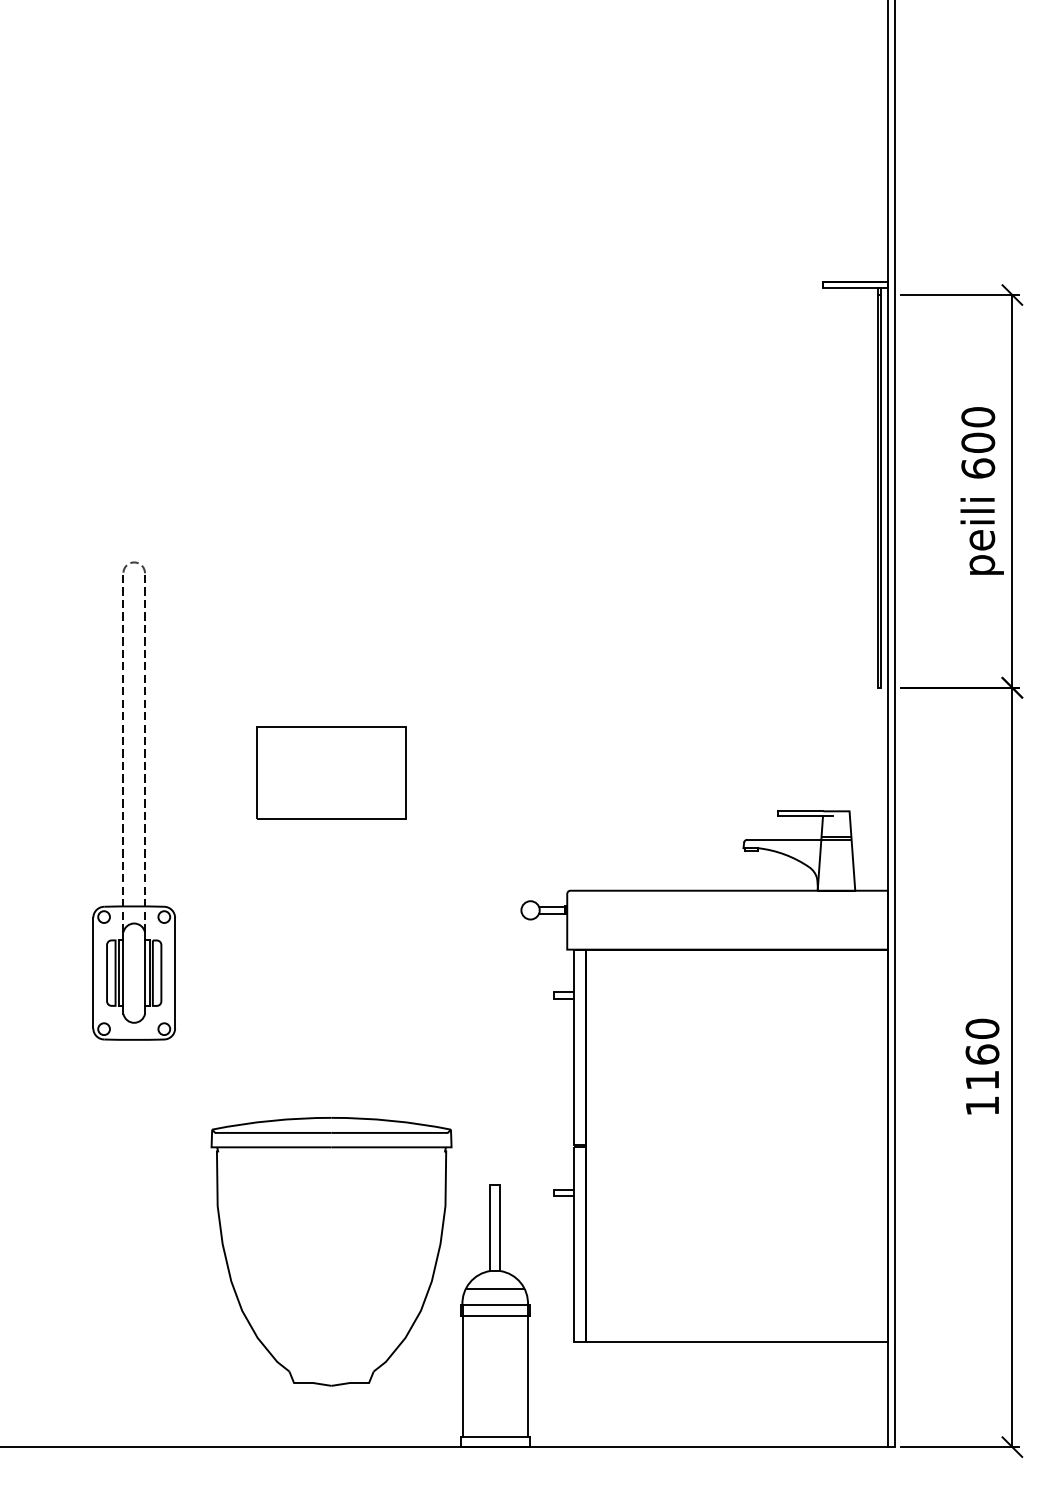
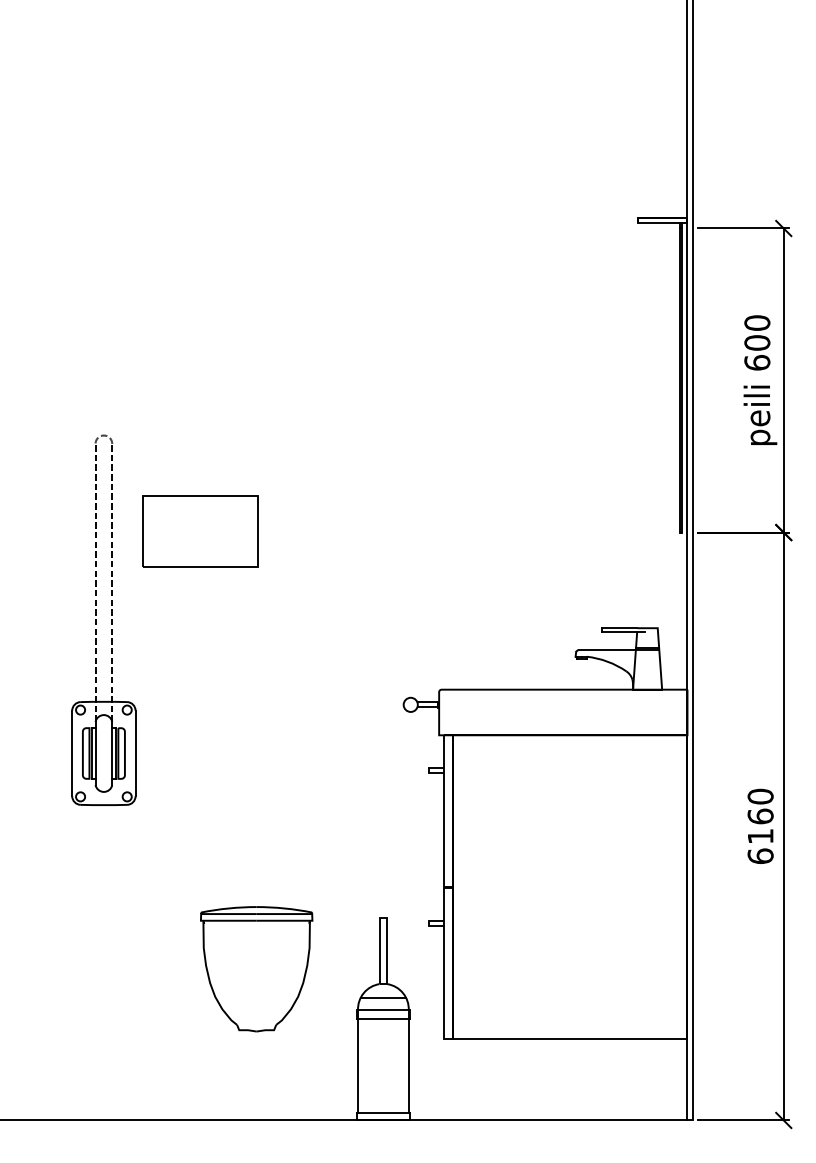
part: (331, 772) -> (200, 531), moved
text: (982, 1105) -> (760, 855), 1160 -> 6160
part: (331, 1251) -> (256, 968), size x0.6

